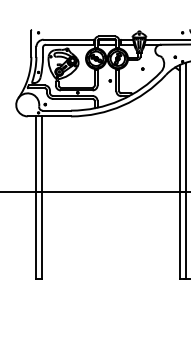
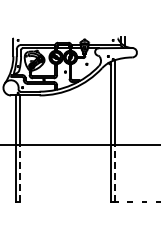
line: (42, 234) -> (20, 173), solid -> dashed
line: (186, 234) -> (115, 173), solid -> dashed

